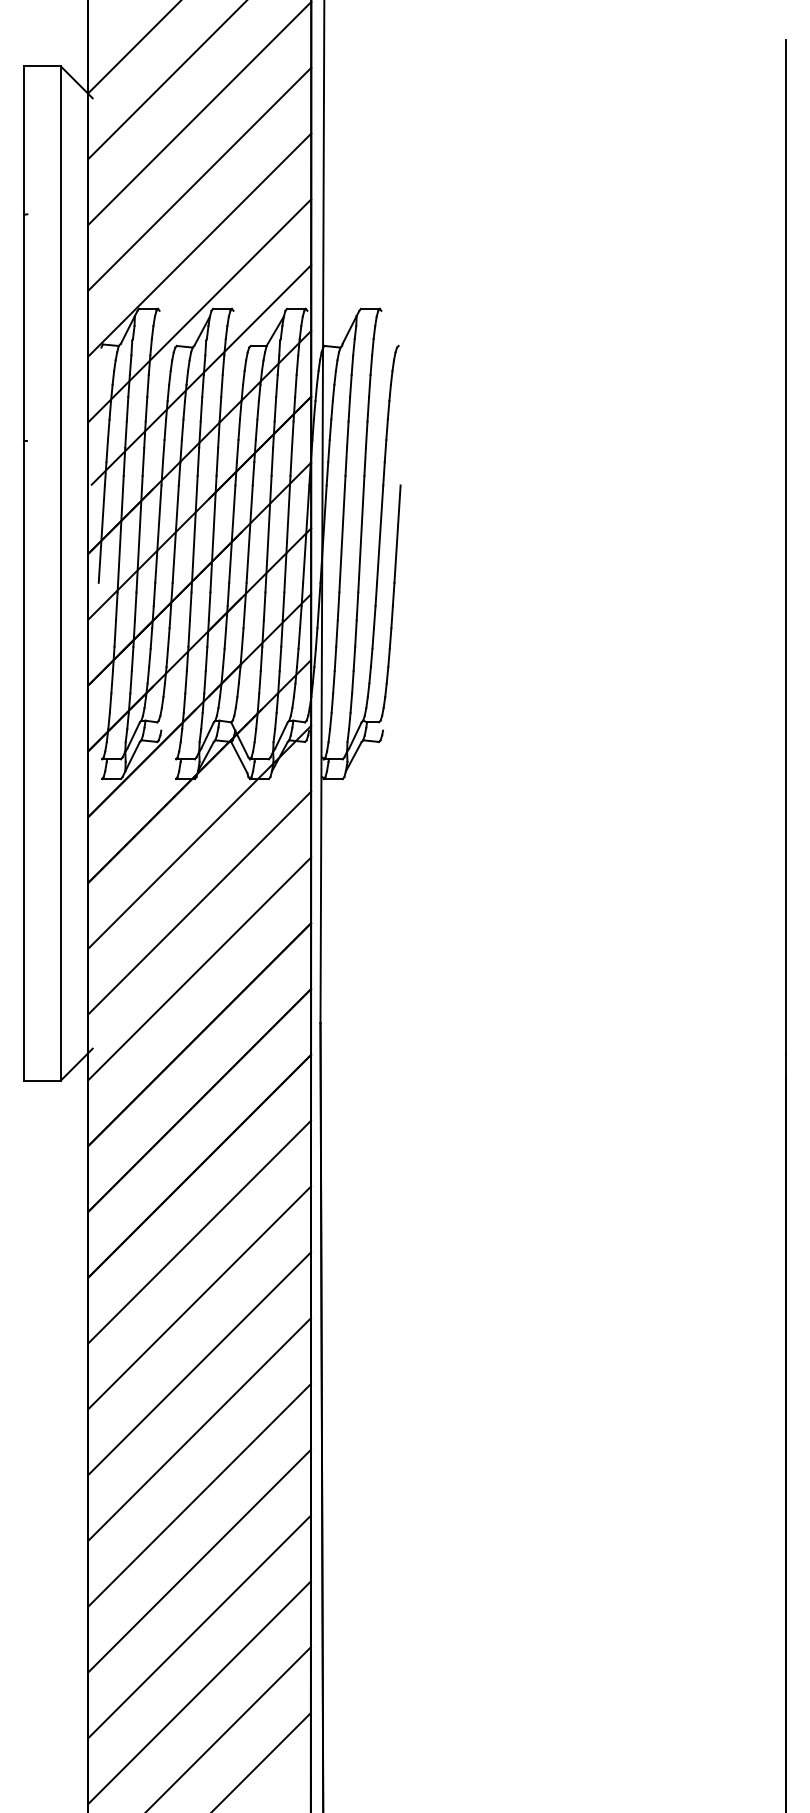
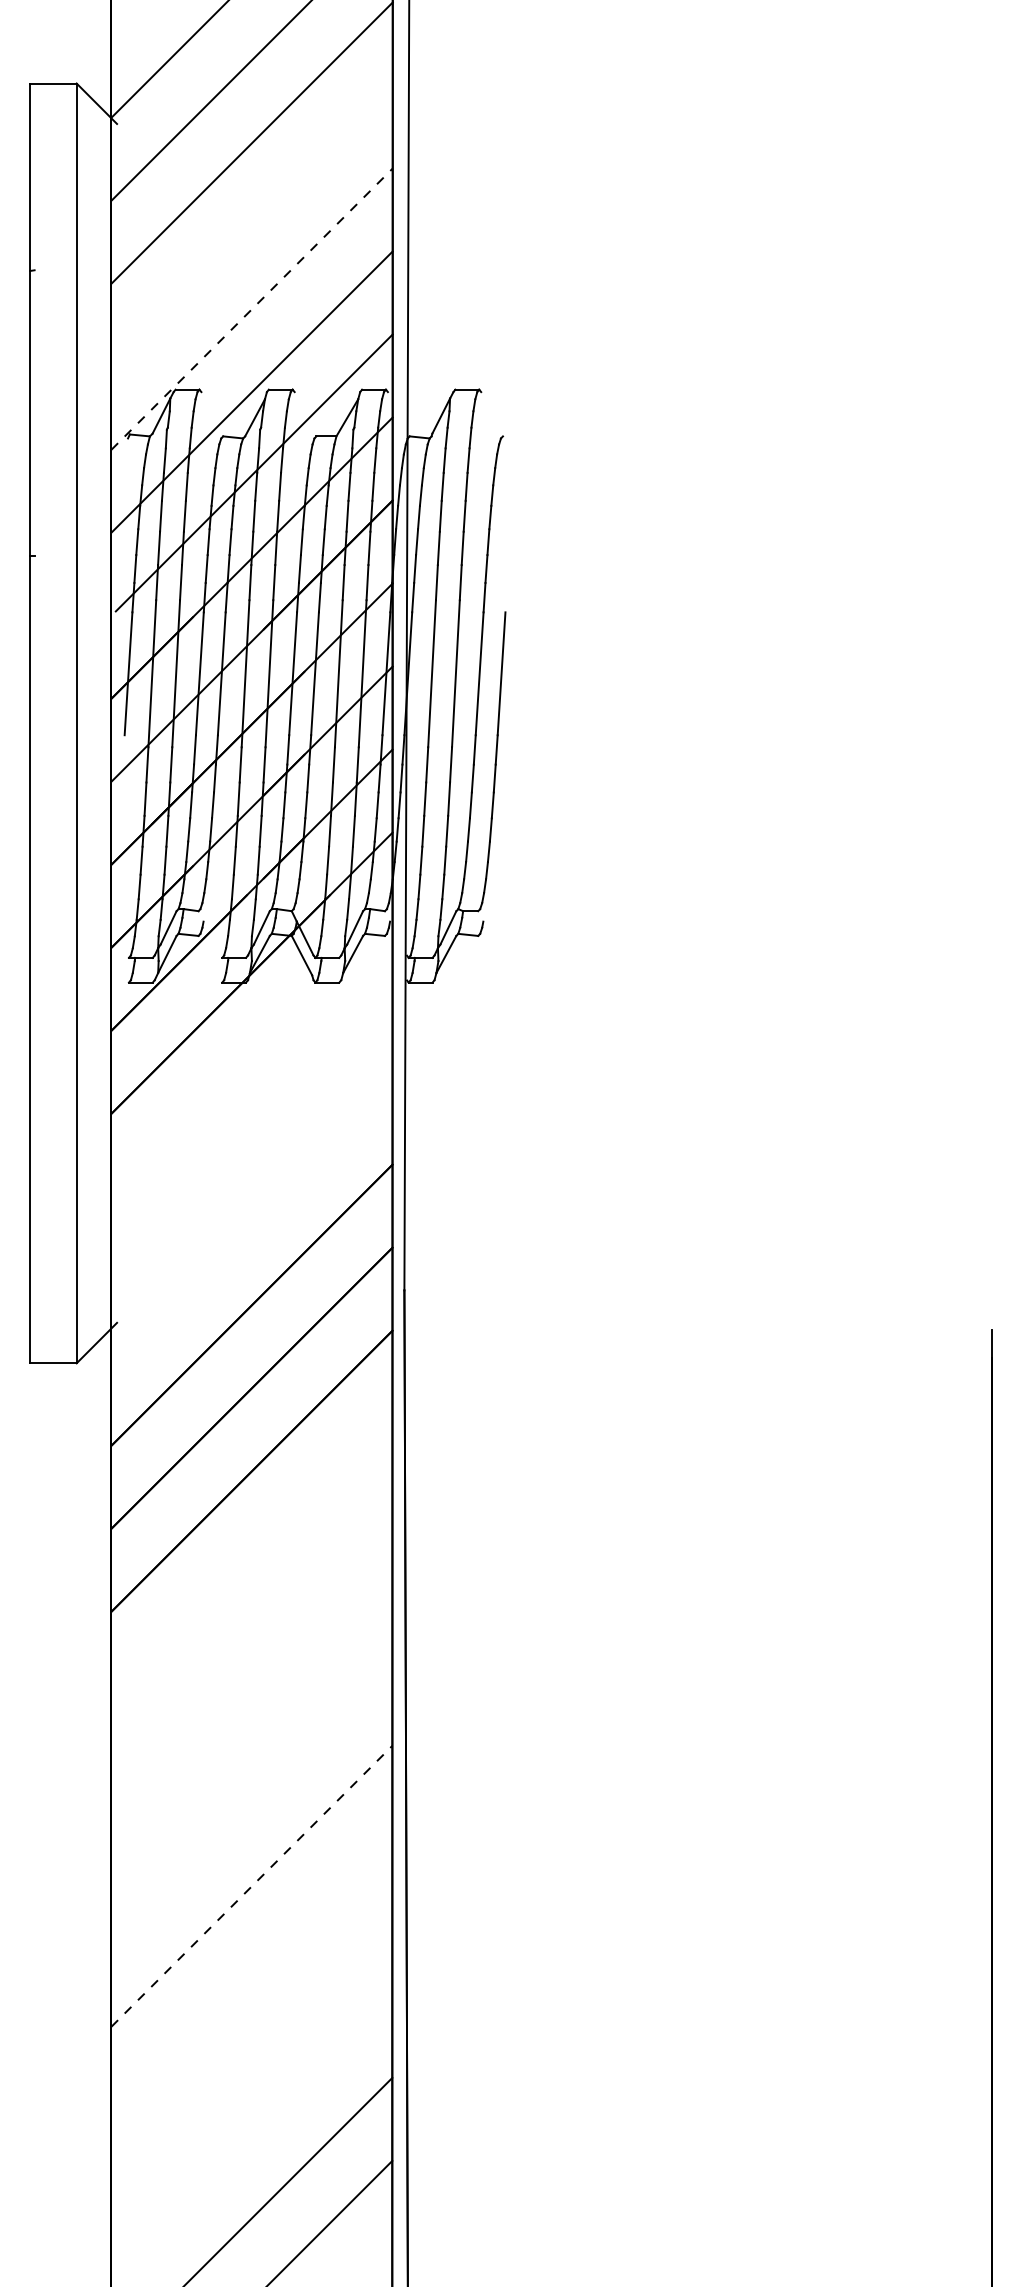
line: (199, 178) -> (251, 225), removed
line: (200, 245) -> (252, 309), solid -> dashed
line: (785, 547) -> (991, 690), removed
line: (199, 836) -> (251, 1055), removed
line: (199, 902) -> (251, 1138), removed
line: (199, 968) -> (251, 1221), removed
line: (199, 1231) -> (251, 1553), removed
line: (199, 1297) -> (251, 1636), removed
line: (199, 1363) -> (251, 1719), removed
line: (199, 1428) -> (251, 1802), removed
line: (199, 1495) -> (251, 1886), solid -> dashed
line: (199, 1560) -> (251, 1968), removed
line: (199, 1626) -> (251, 2051), removed
line: (199, 1692) -> (251, 2134), removed

